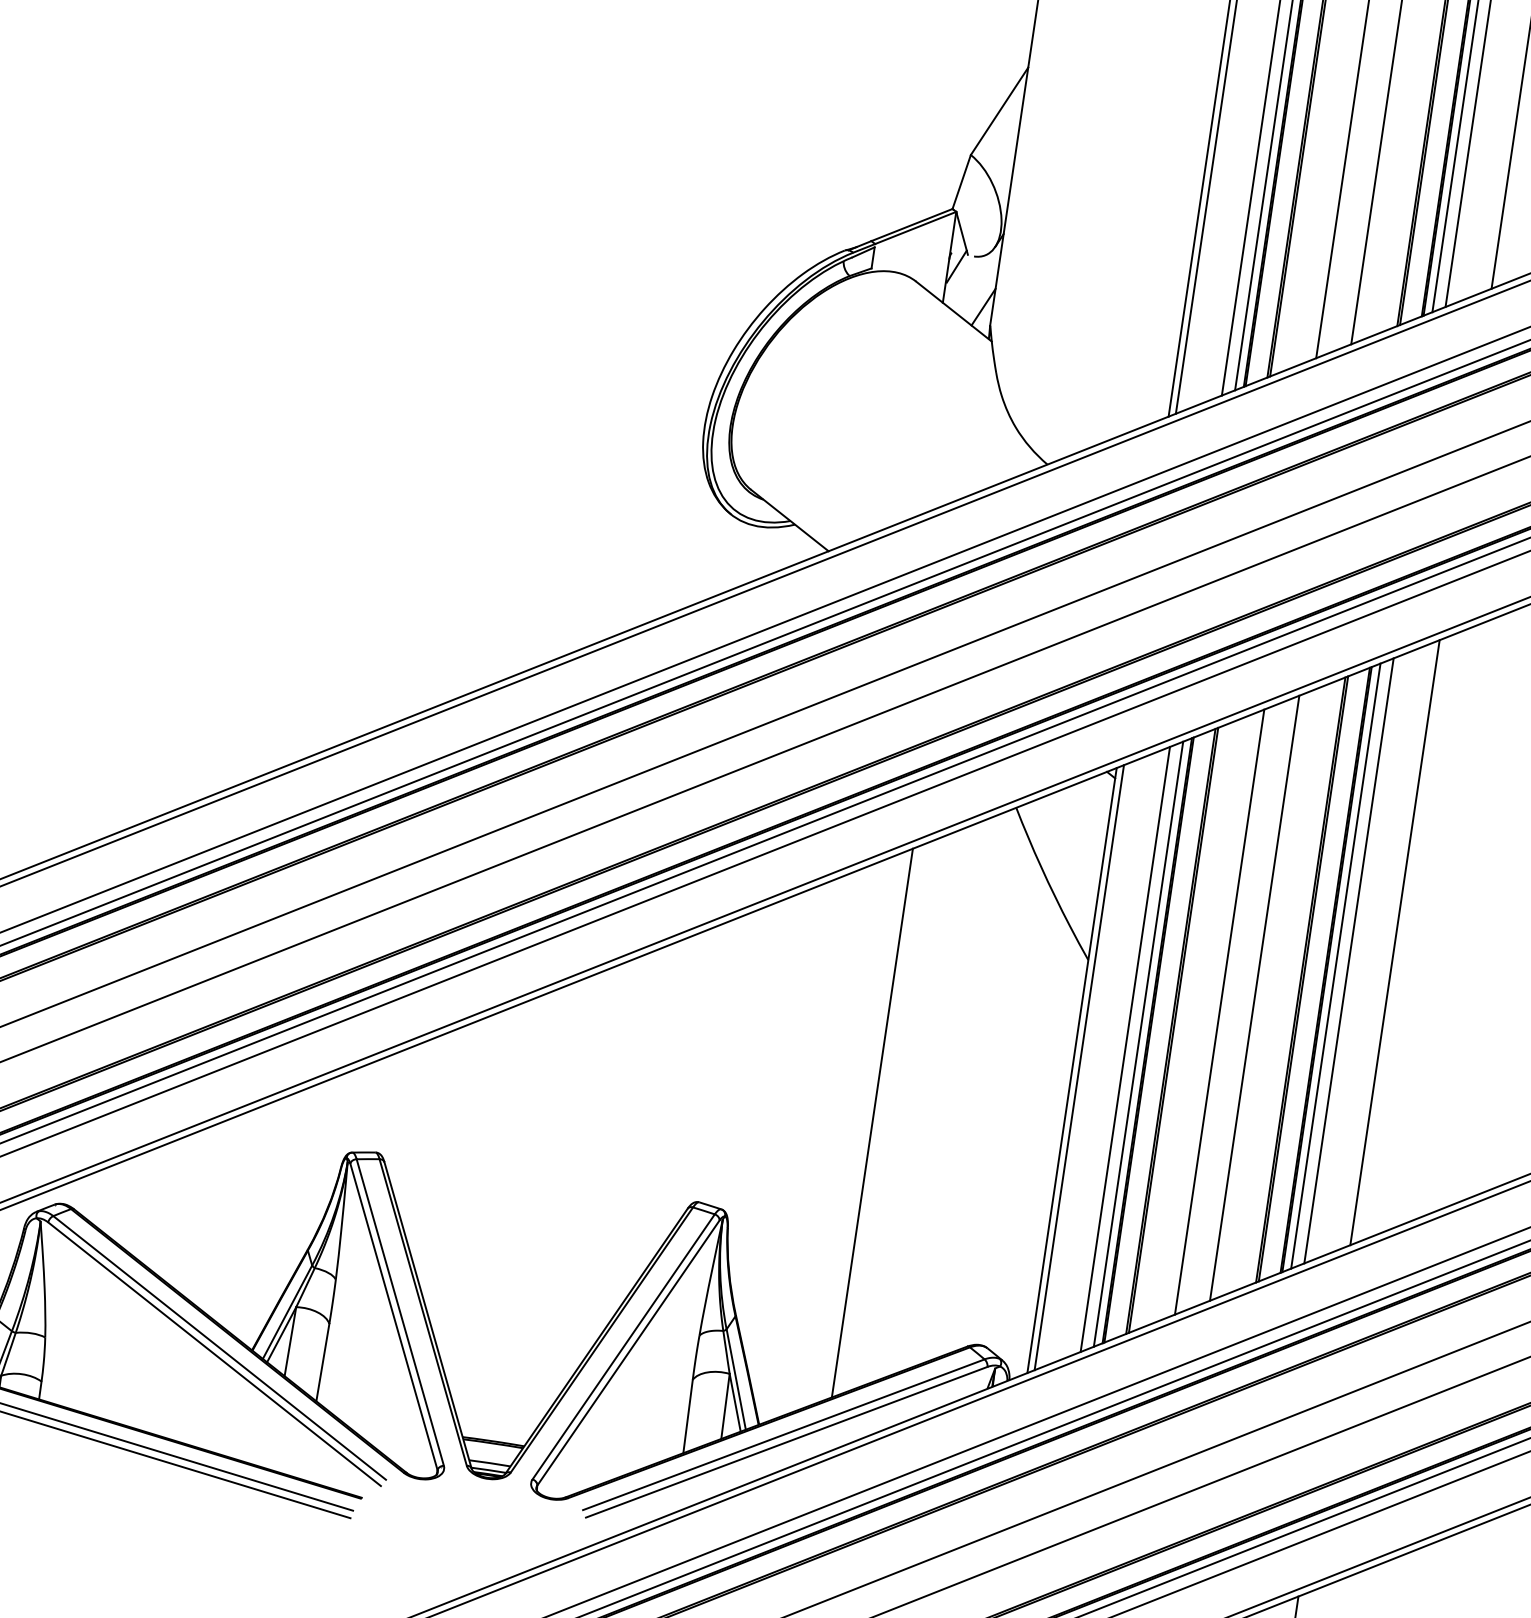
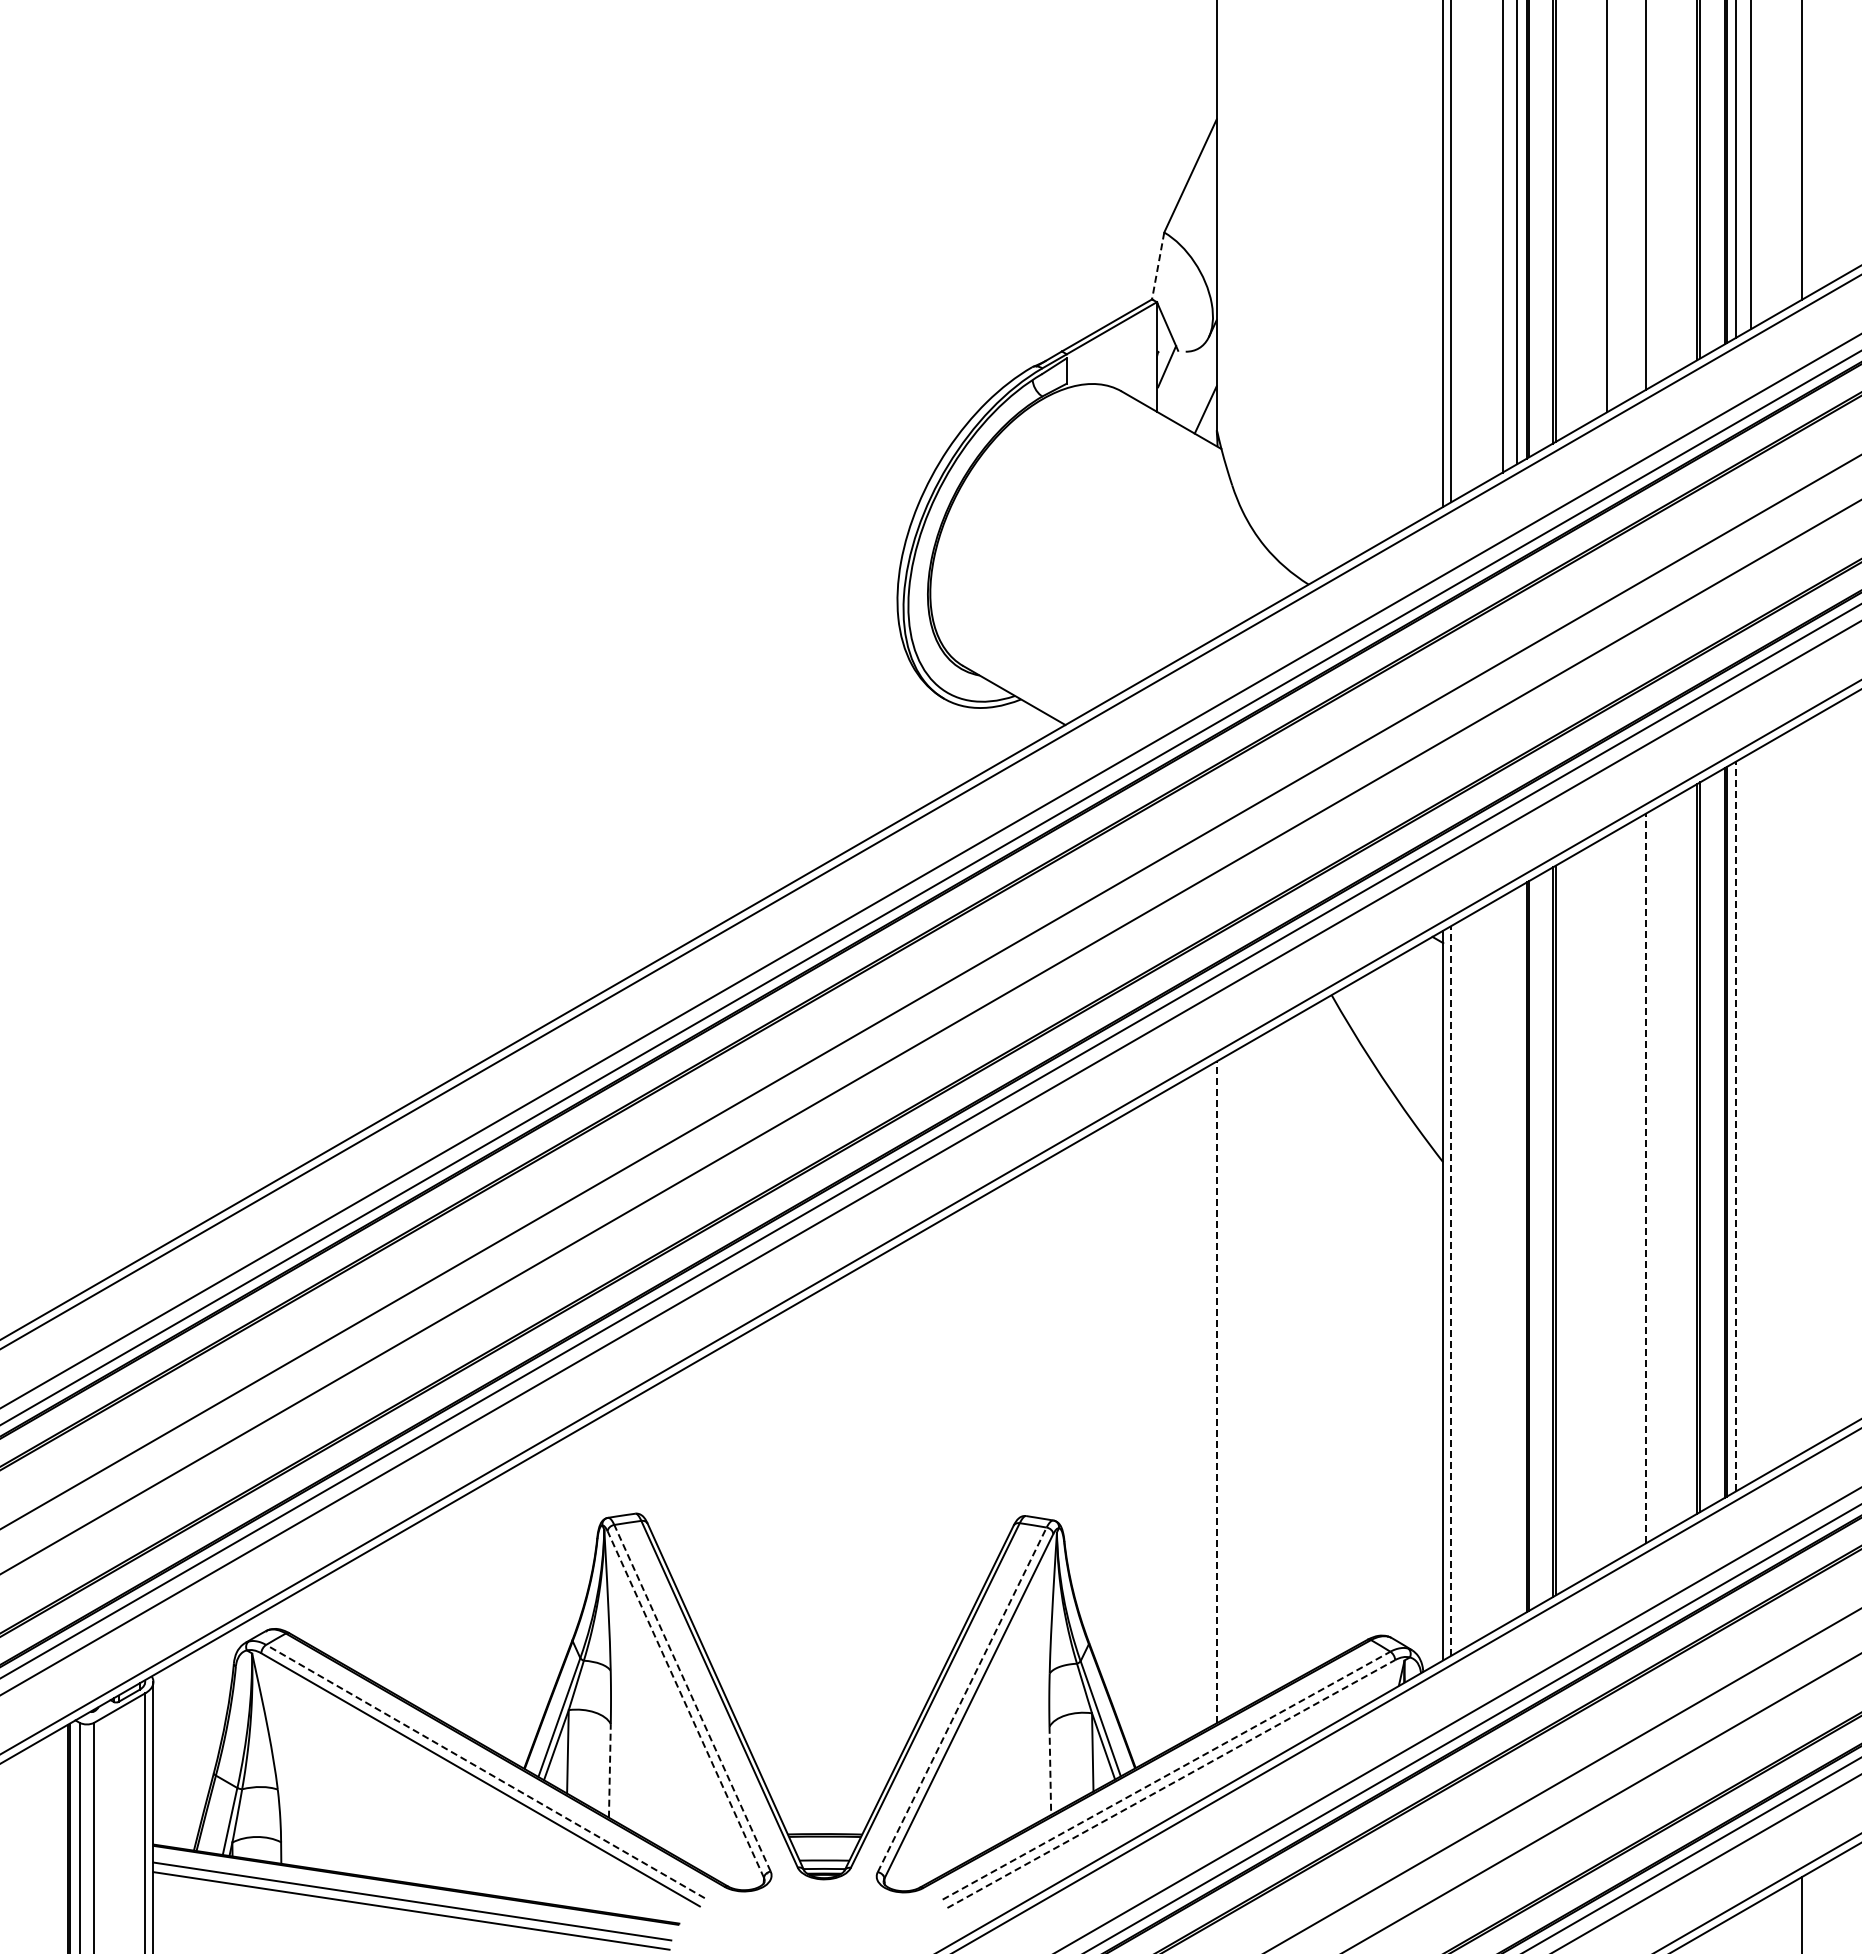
line: (961, 182) -> (1158, 266), solid -> dashed
line: (1395, 942) -> (1802, 1088), removed
line: (1349, 960) -> (1751, 1117), removed
line: (1335, 966) -> (1736, 1126), solid -> dashed
line: (1254, 998) -> (1646, 1178), solid -> dashed
line: (1219, 1011) -> (1607, 1200), removed
line: (1138, 1043) -> (1517, 1252), removed
line: (1125, 1049) -> (1502, 1261), removed
line: (1079, 1067) -> (1451, 1290), solid -> dashed
line: (872, 1123) -> (1216, 1392), solid -> dashed
line: (400, 1311) -> (692, 1697), solid -> dashed
line: (393, 1316) -> (685, 1704), solid -> dashed
line: (623, 1346) -> (962, 1699), solid -> dashed
line: (219, 1347) -> (485, 1771), solid -> dashed
line: (322, 1362) -> (609, 1770), solid -> dashed
line: (688, 1417) -> (1050, 1771), solid -> dashed
line: (783, 1434) -> (1166, 1775), solid -> dashed
line: (786, 1442) -> (1171, 1784), solid -> dashed

